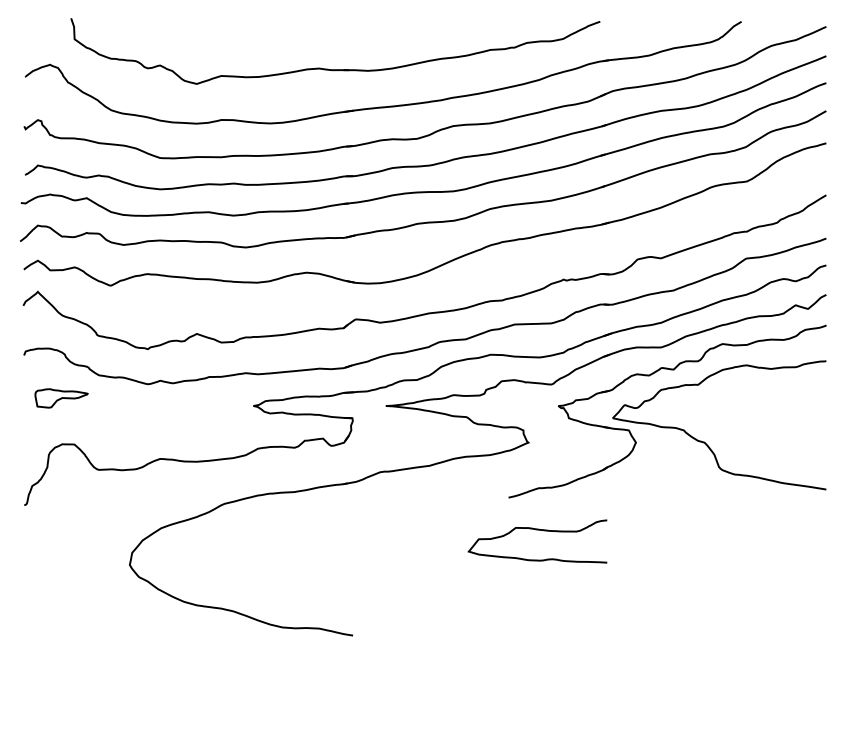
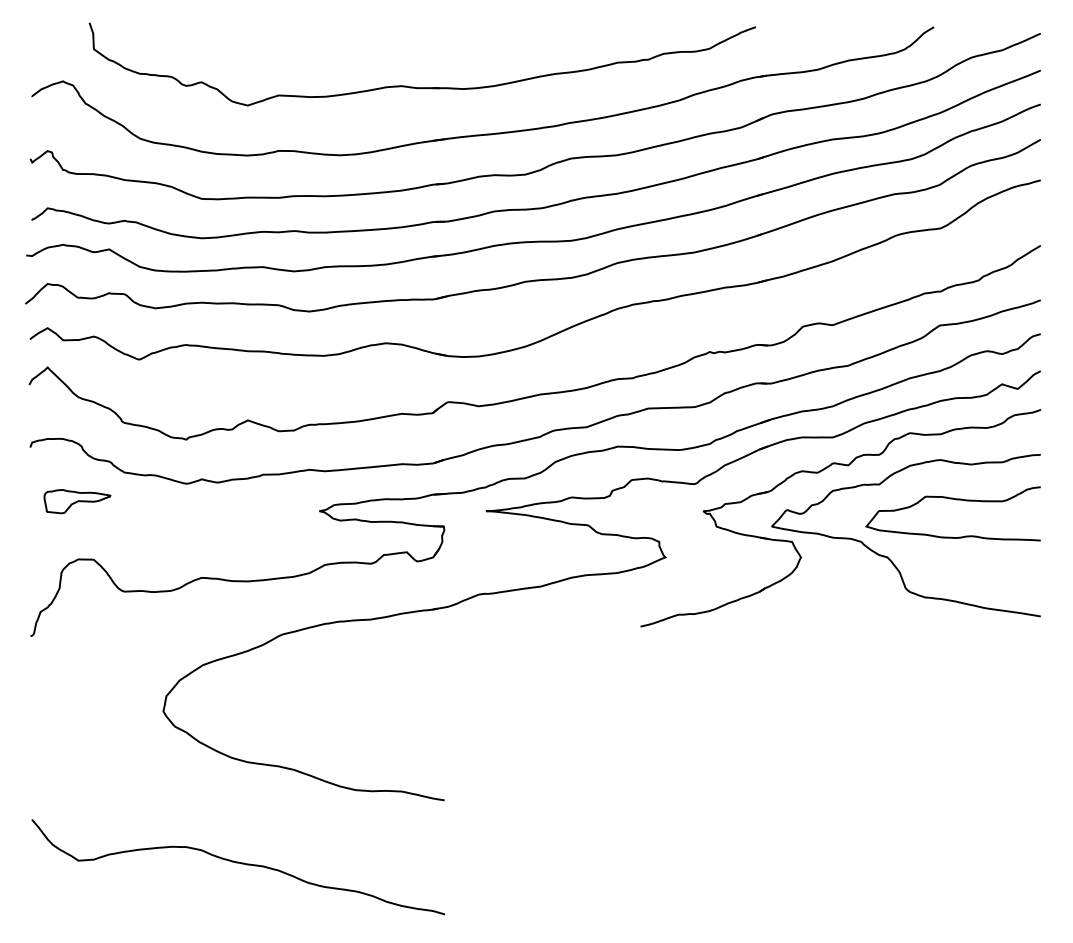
curve: (540, 530) -> (956, 500), moved
curve: (189, 685) -> (238, 863), added

